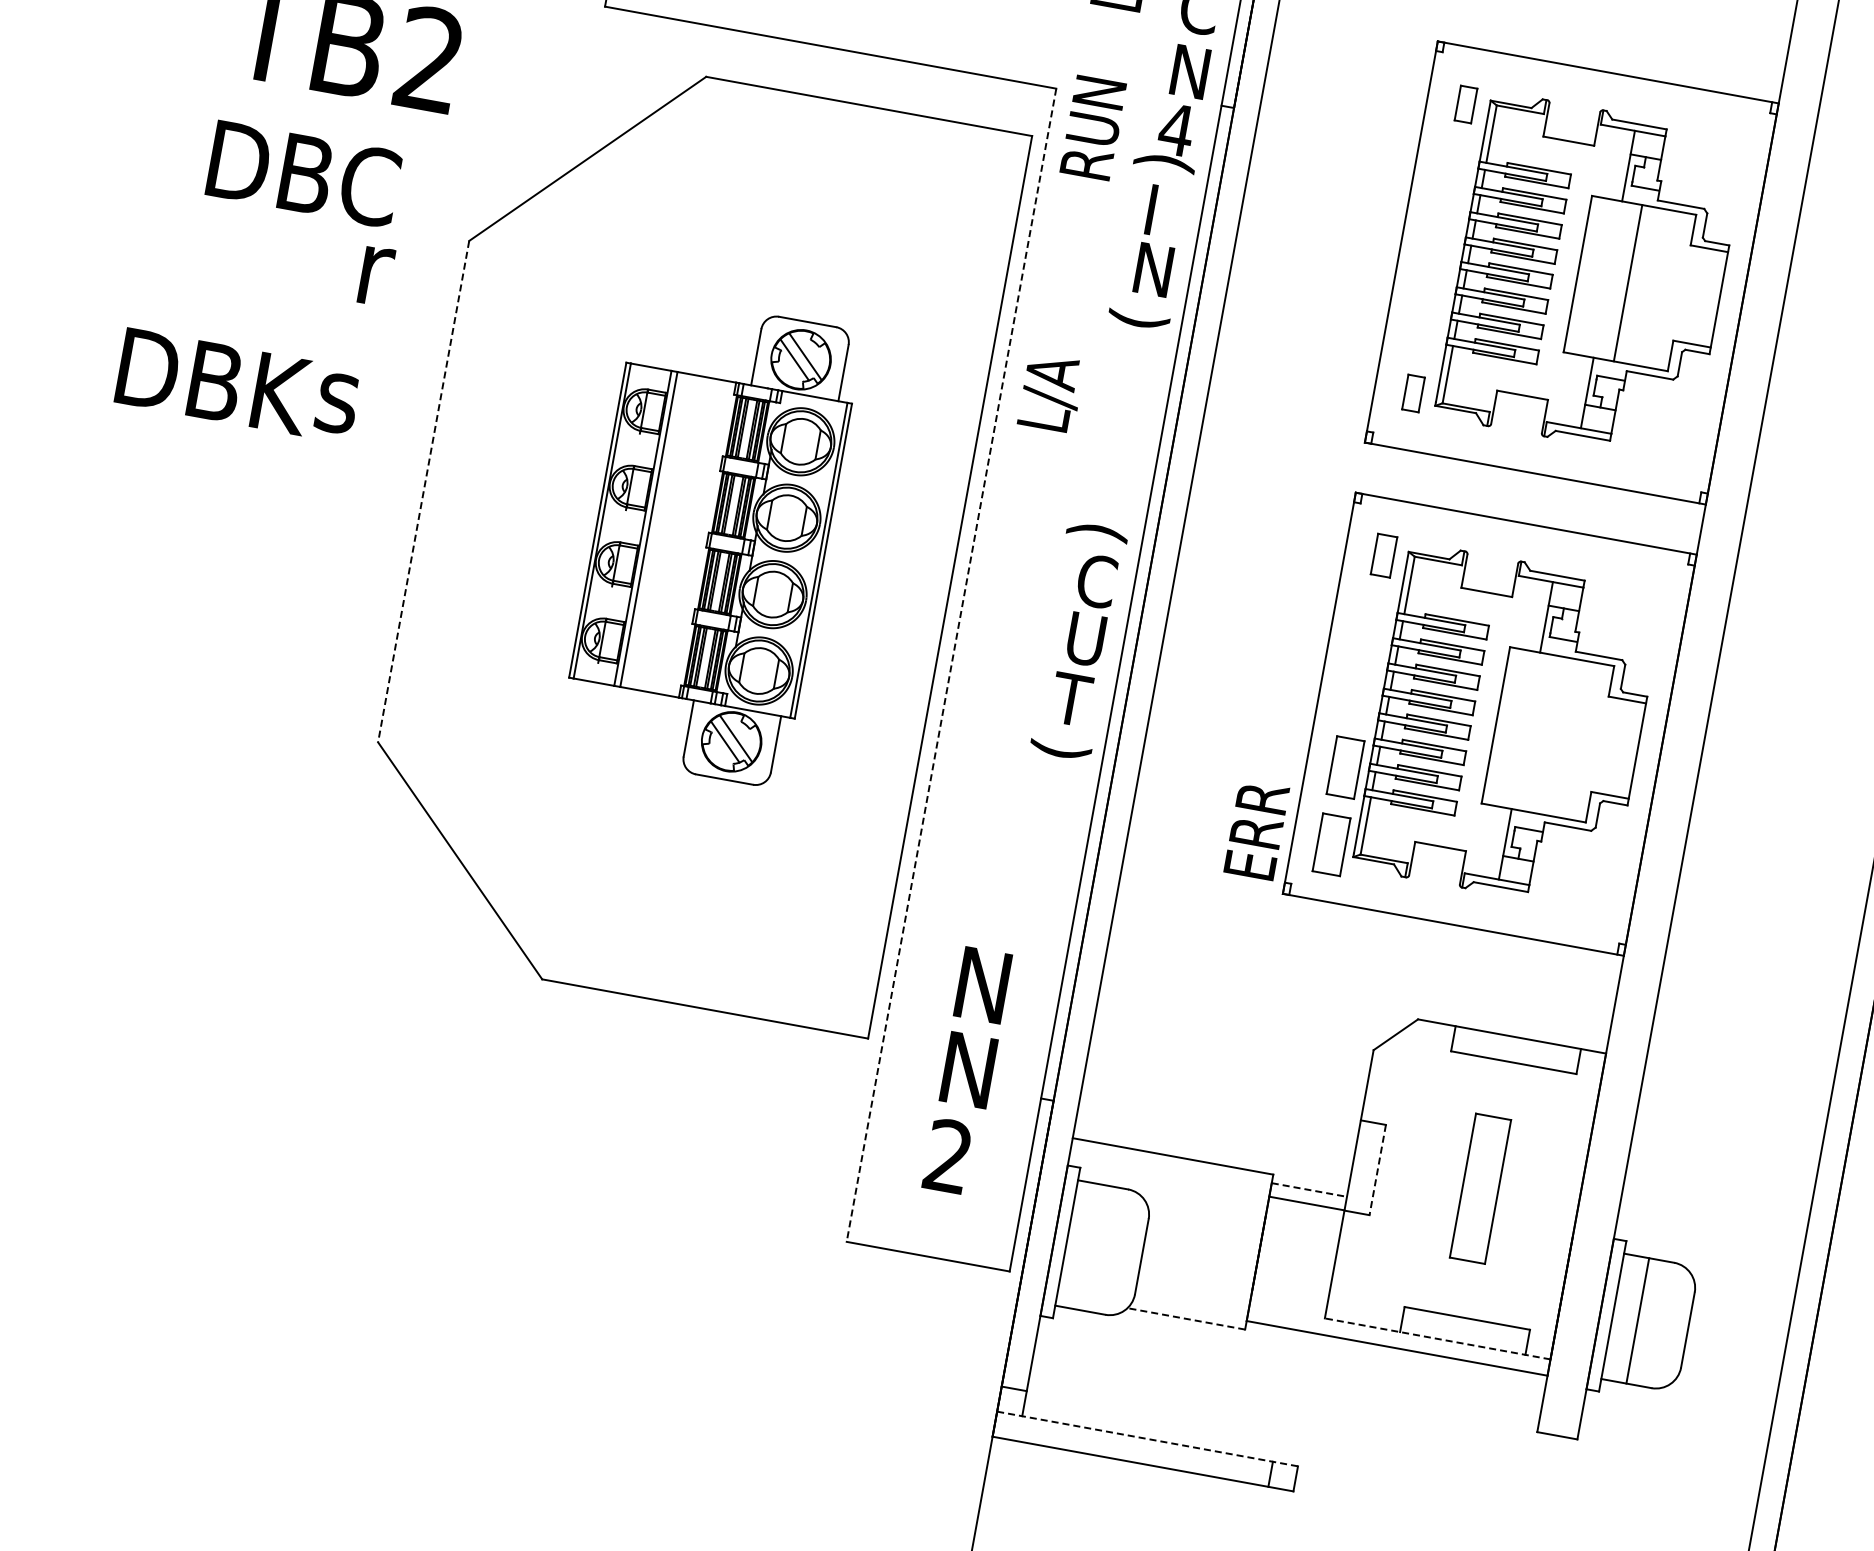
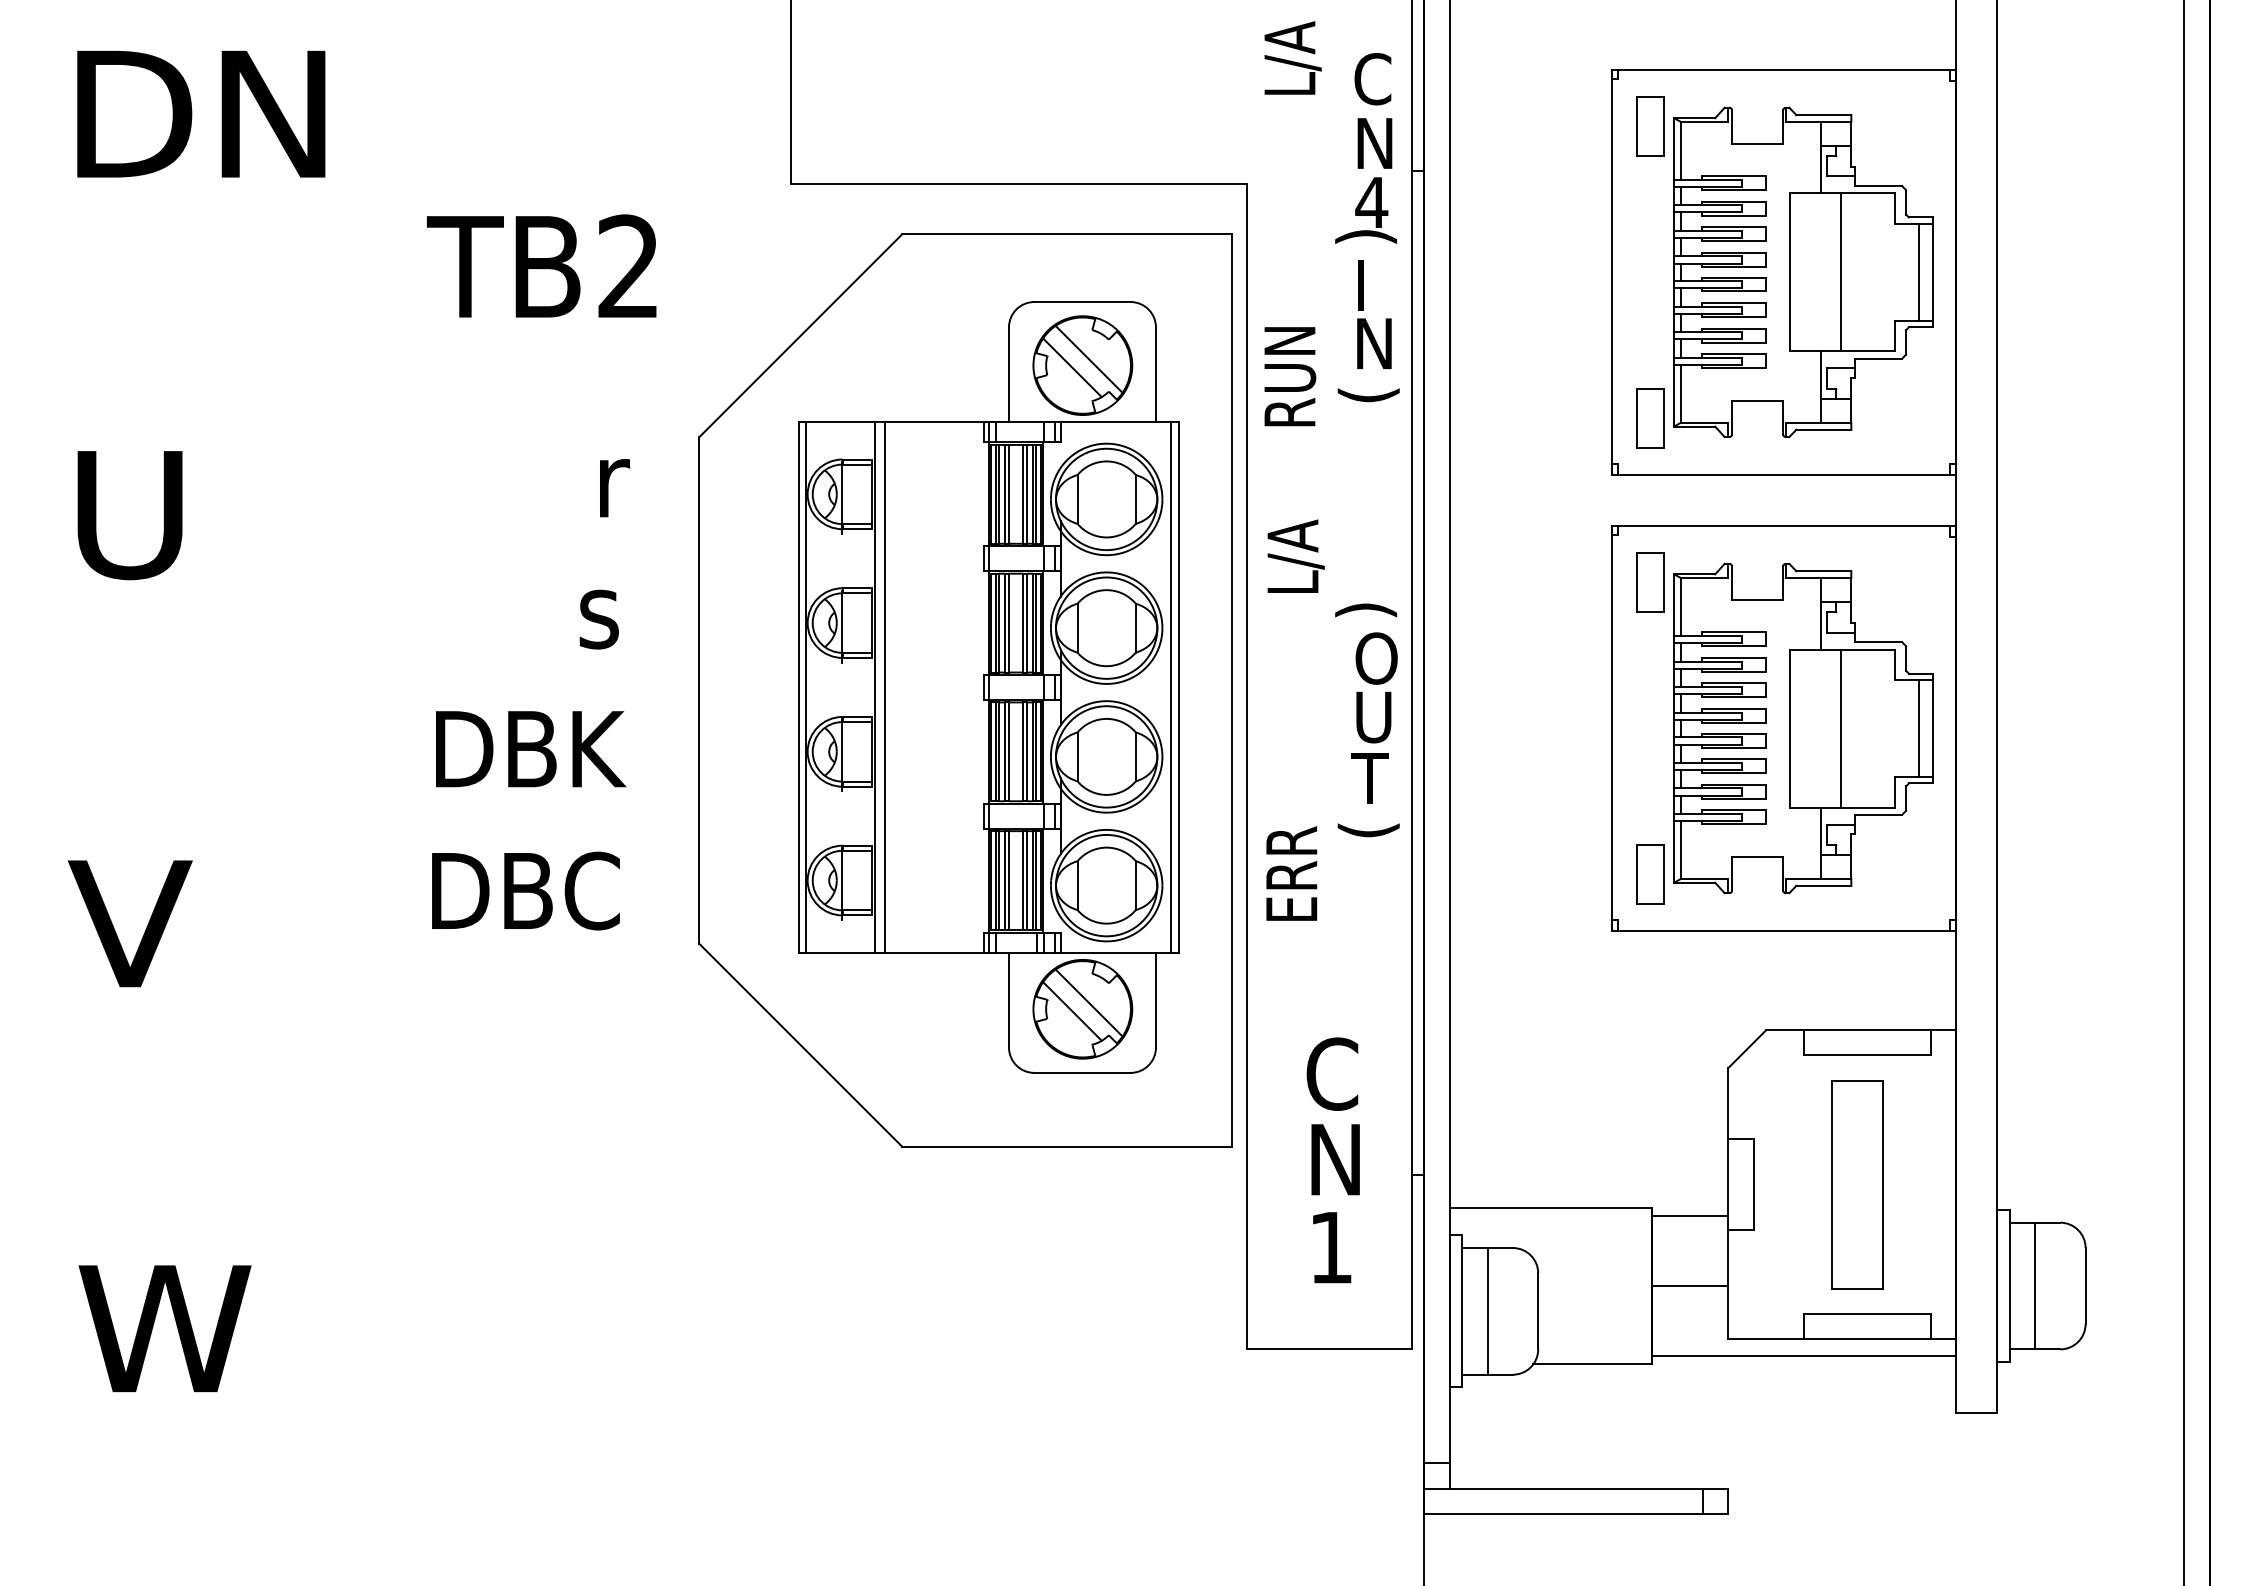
part: (1465, 104) -> (1650, 126), size x1.67
text: (1093, 127) -> (1290, 376), moved
text: (303, 173) -> (525, 890), moved
line: (1705, 297) -> (1919, 272), added
text: (214, 382) -> (531, 749), moved
text: (1050, 392) -> (1295, 555), moved
part: (1413, 393) -> (1650, 418), size x1.67
line: (423, 492) -> (699, 691), dashed -> solid
part: (710, 540) -> (988, 687), size x1.67
part: (1383, 555) -> (1650, 582), size x1.43
text: (1102, 582) -> (1379, 658), C -> O
line: (951, 665) -> (1246, 766), dashed -> solid
line: (1545, 734) -> (1840, 728), added
line: (1623, 748) -> (1919, 728), added
part: (1345, 767) -> (1650, 796), removed
text: (1256, 830) -> (1291, 873), moved
text: (981, 984) -> (1332, 1073), N -> C
text: (947, 1156) -> (1330, 1247), 2 -> 1
line: (1377, 1169) -> (1753, 1184), dashed -> solid
part: (1480, 1188) -> (1857, 1184), size x1.43
line: (1309, 1190) -> (1690, 1216), dashed -> solid
line: (1307, 1204) -> (1690, 1286), moved
line: (1091, 1247) -> (1487, 1311), added
line: (1185, 1318) -> (1592, 1364), dashed -> solid
line: (1436, 1339) -> (1841, 1339), dashed -> solid
line: (1147, 1438) -> (1576, 1488), dashed -> solid

